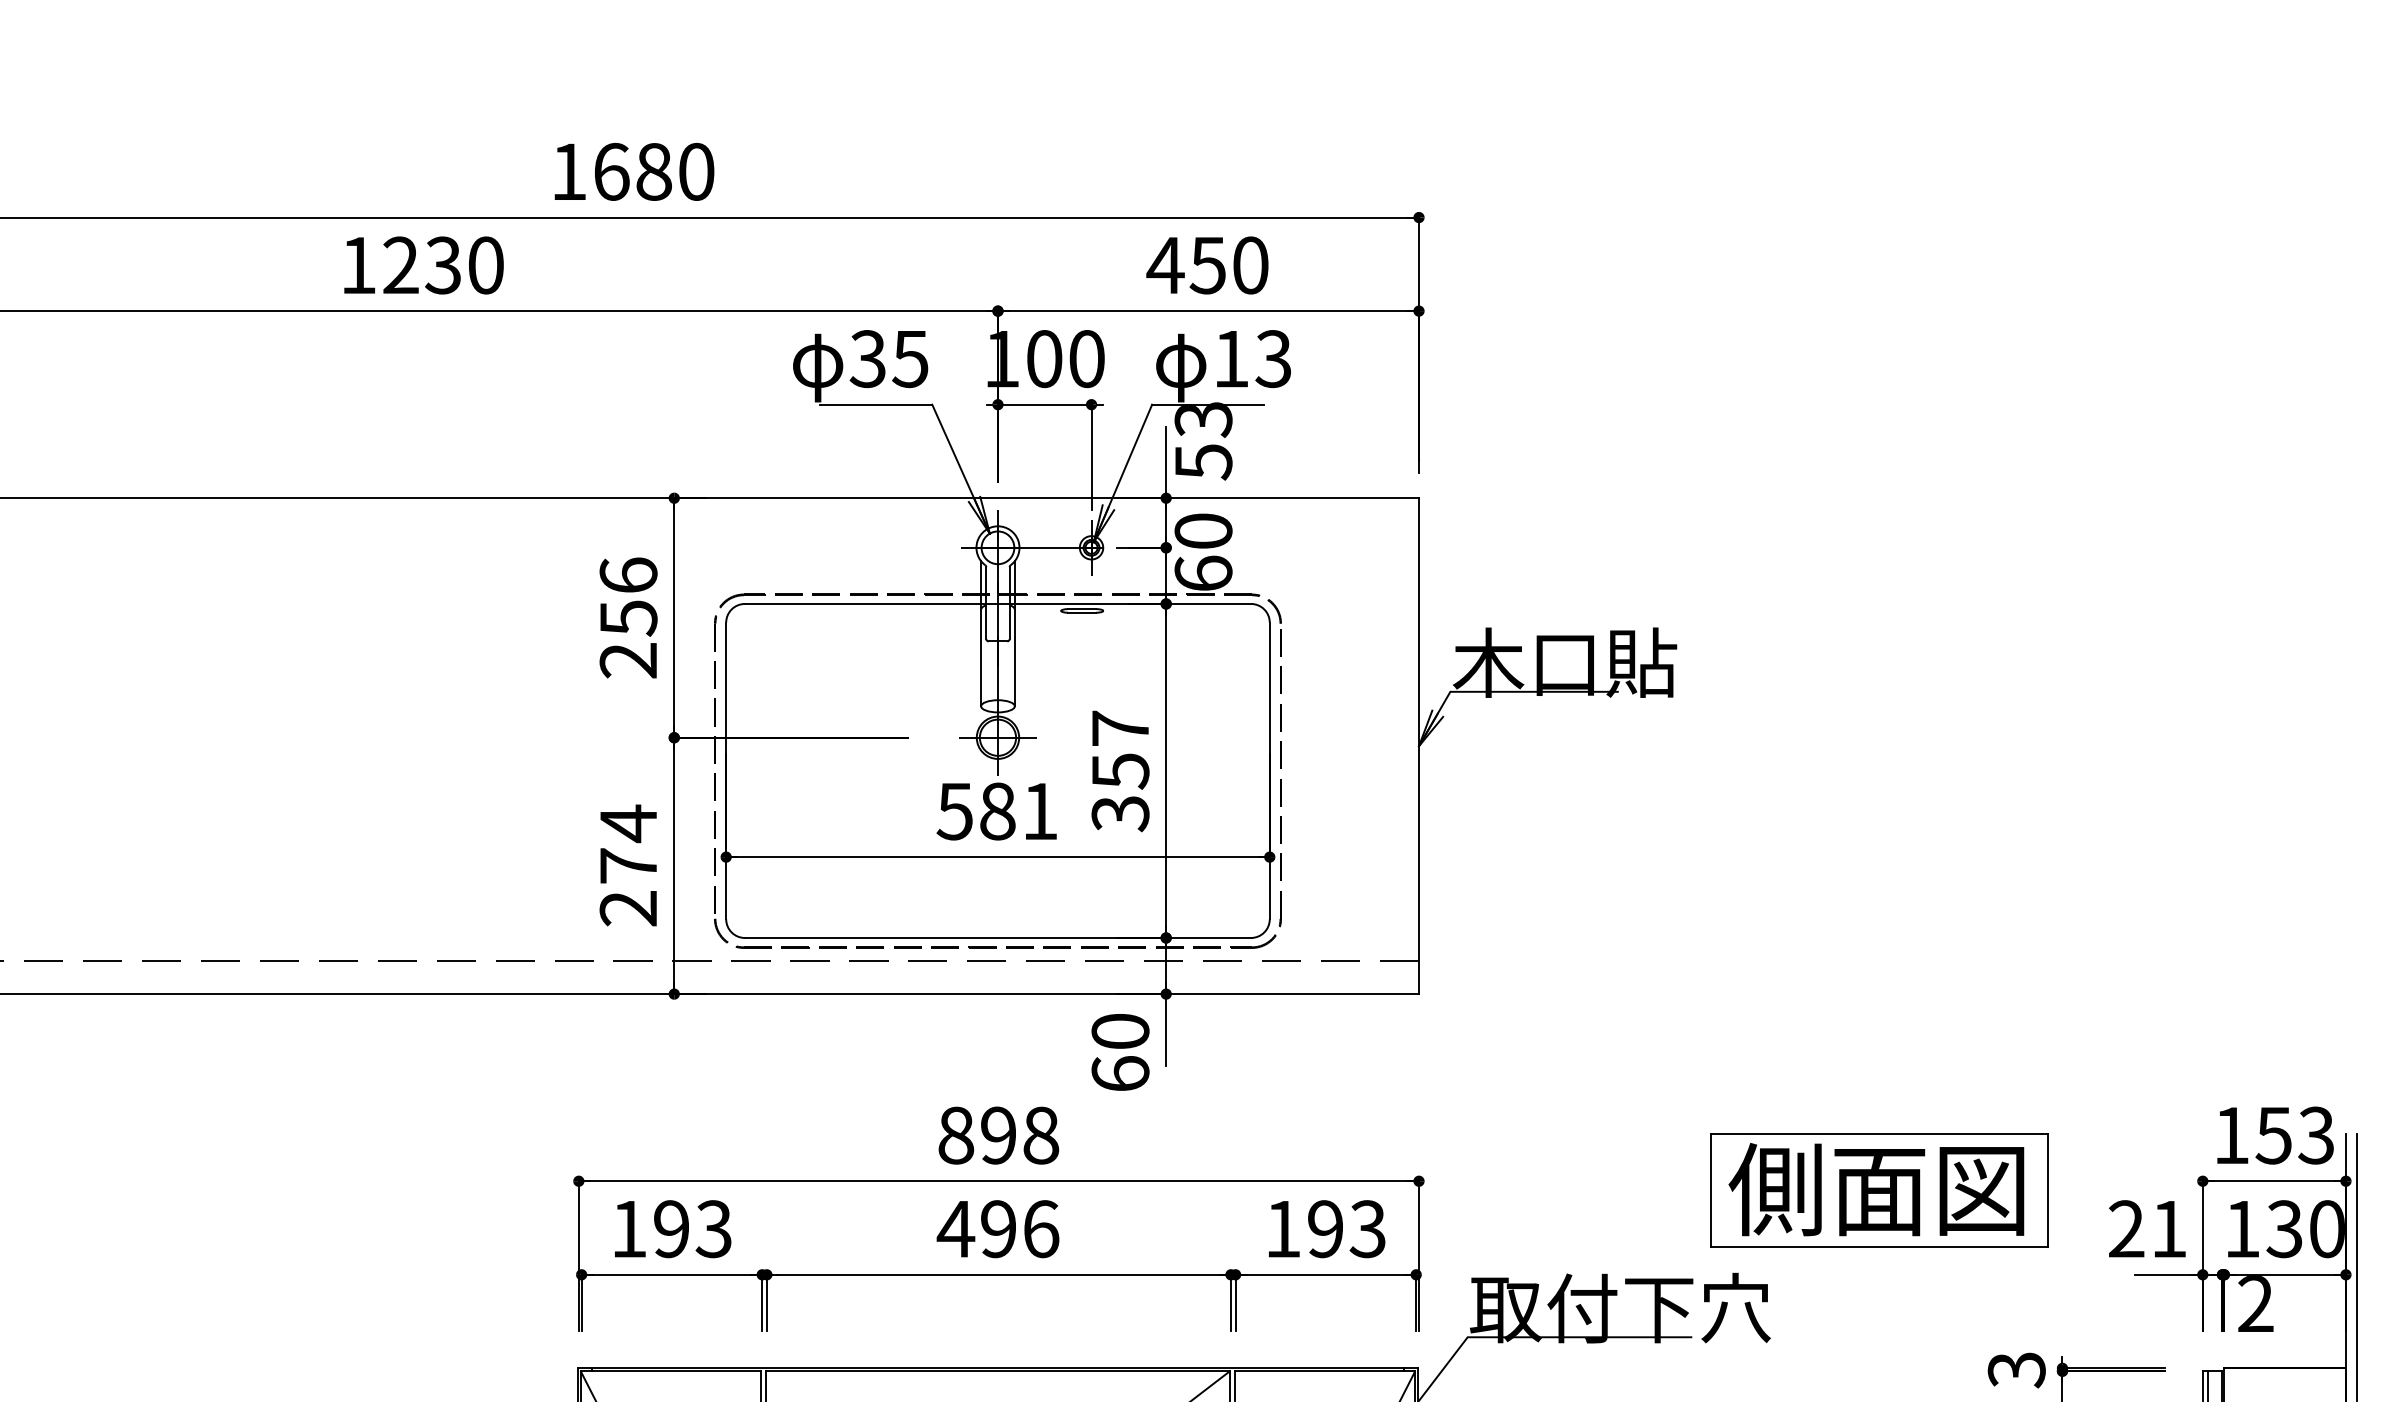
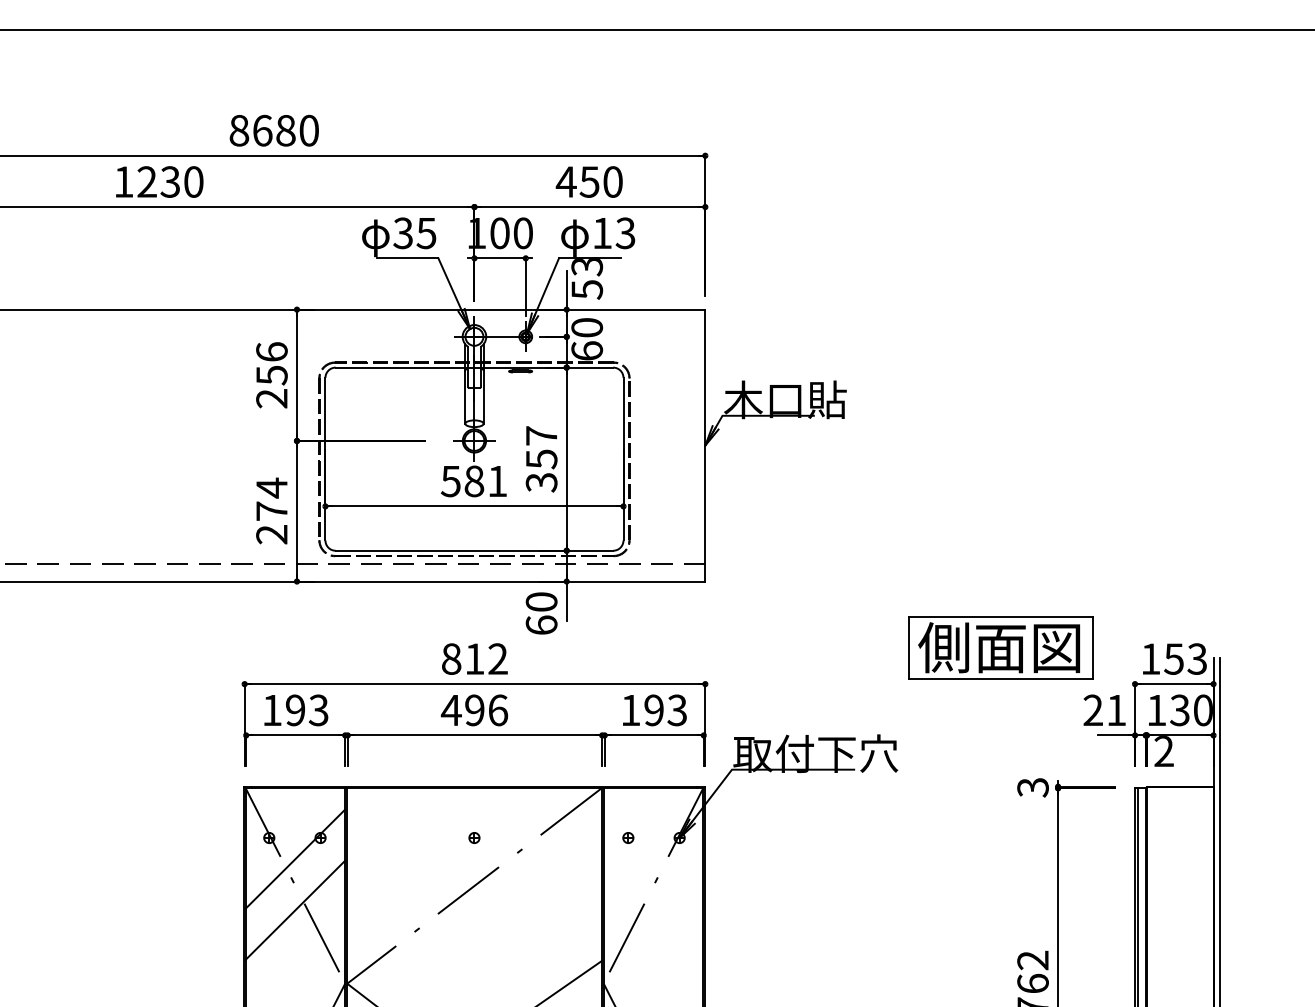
text: (569, 171) -> (239, 130), 1680 -> 8680
text: (1019, 1134) -> (486, 658), 898 -> 812
part: (1878, 1189) -> (1000, 647), moved

